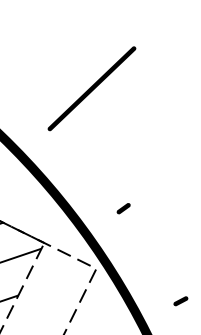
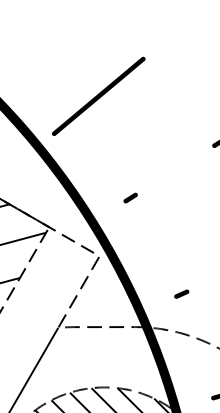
part: (91, 87) -> (98, 95), moved

